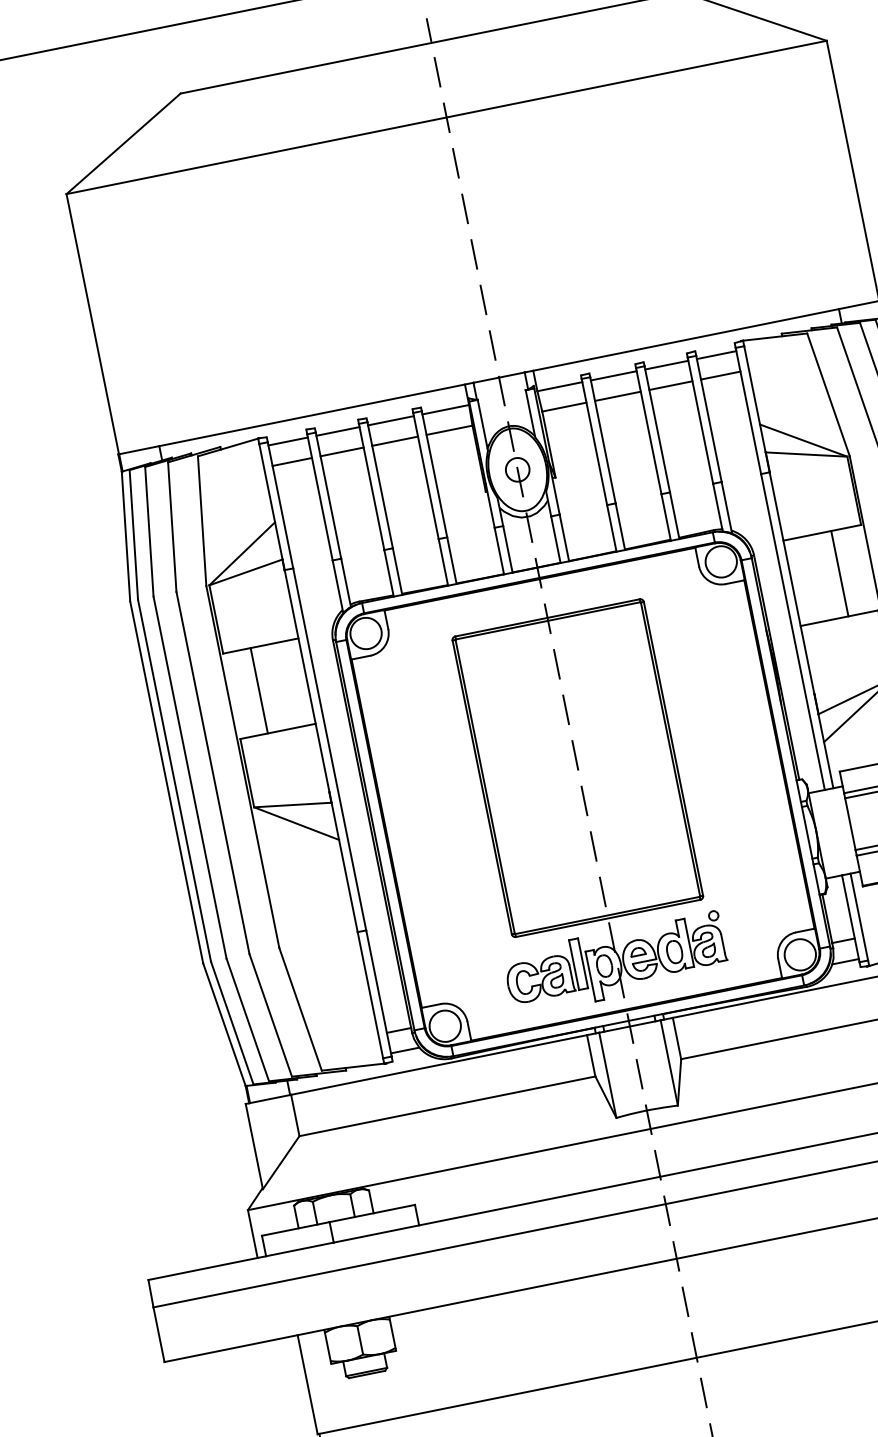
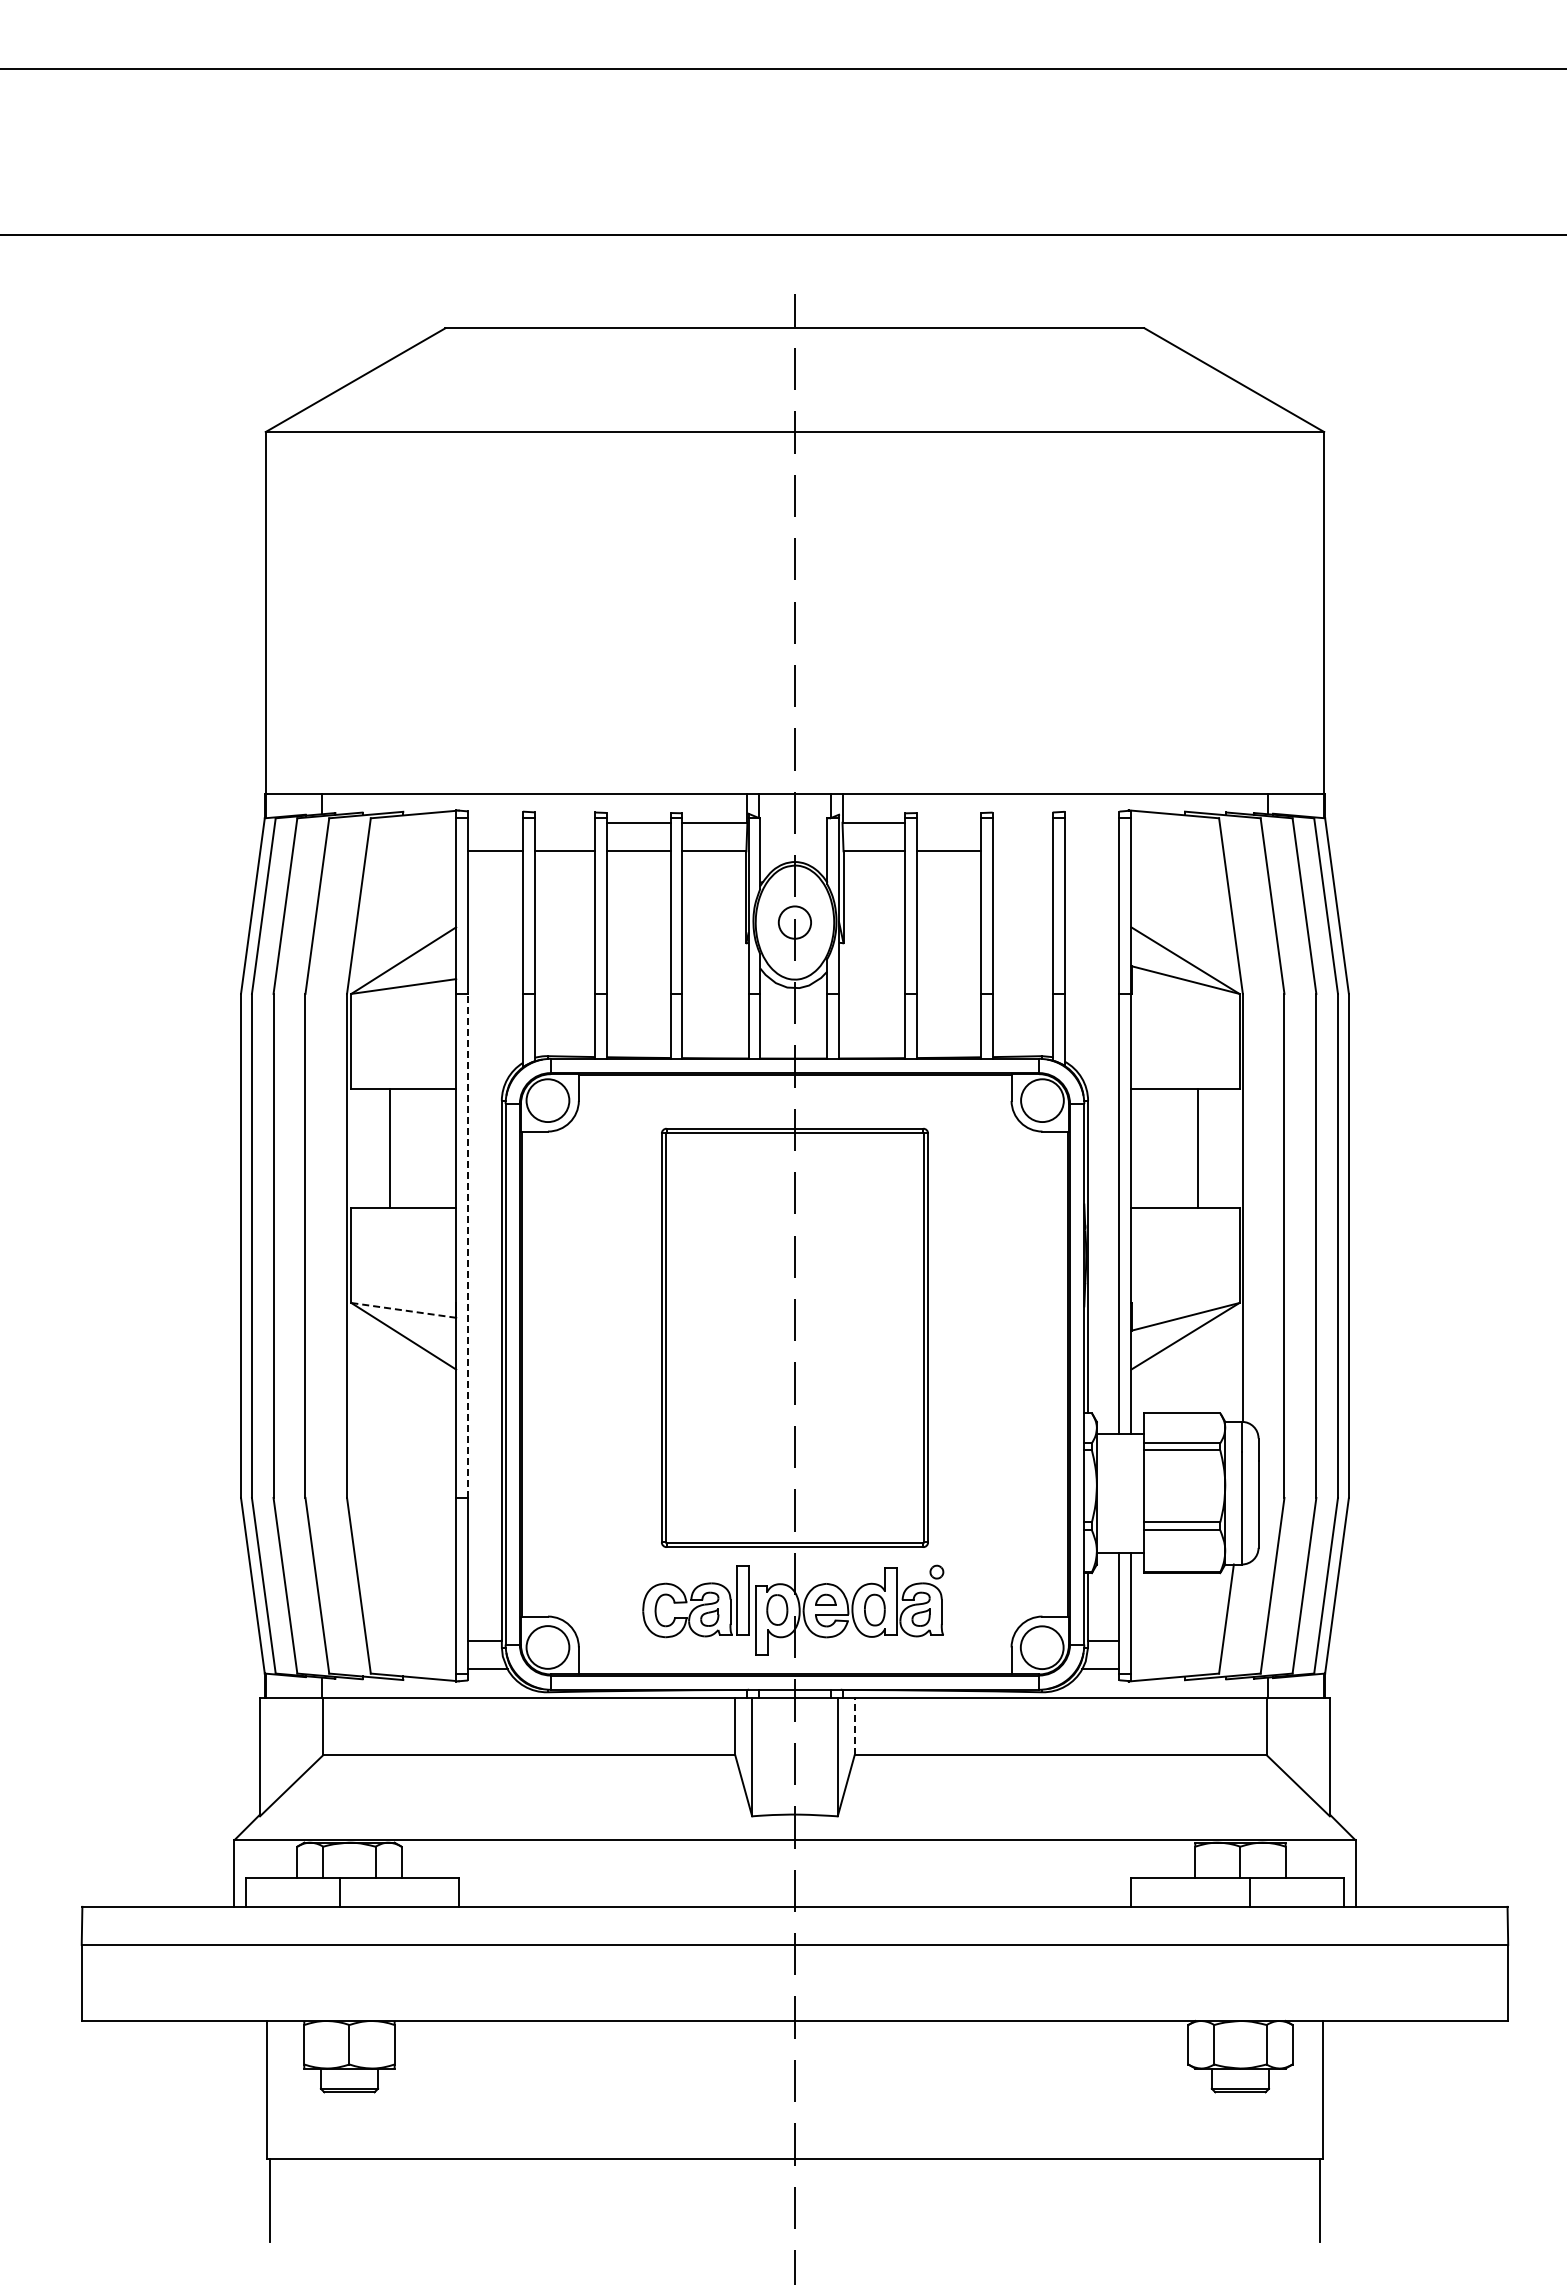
line: (716, 355) -> (1091, 822), removed
line: (666, 364) -> (1022, 822), removed
line: (613, 375) -> (948, 822), removed
line: (720, 375) -> (1091, 851), removed
line: (670, 385) -> (1022, 851), removed
line: (337, 431) -> (564, 822), removed
line: (288, 441) -> (495, 822), removed
line: (329, 749) -> (468, 1245), solid -> dashed
line: (292, 805) -> (403, 1310), solid -> dashed
line: (676, 1038) -> (854, 1726), solid -> dashed

